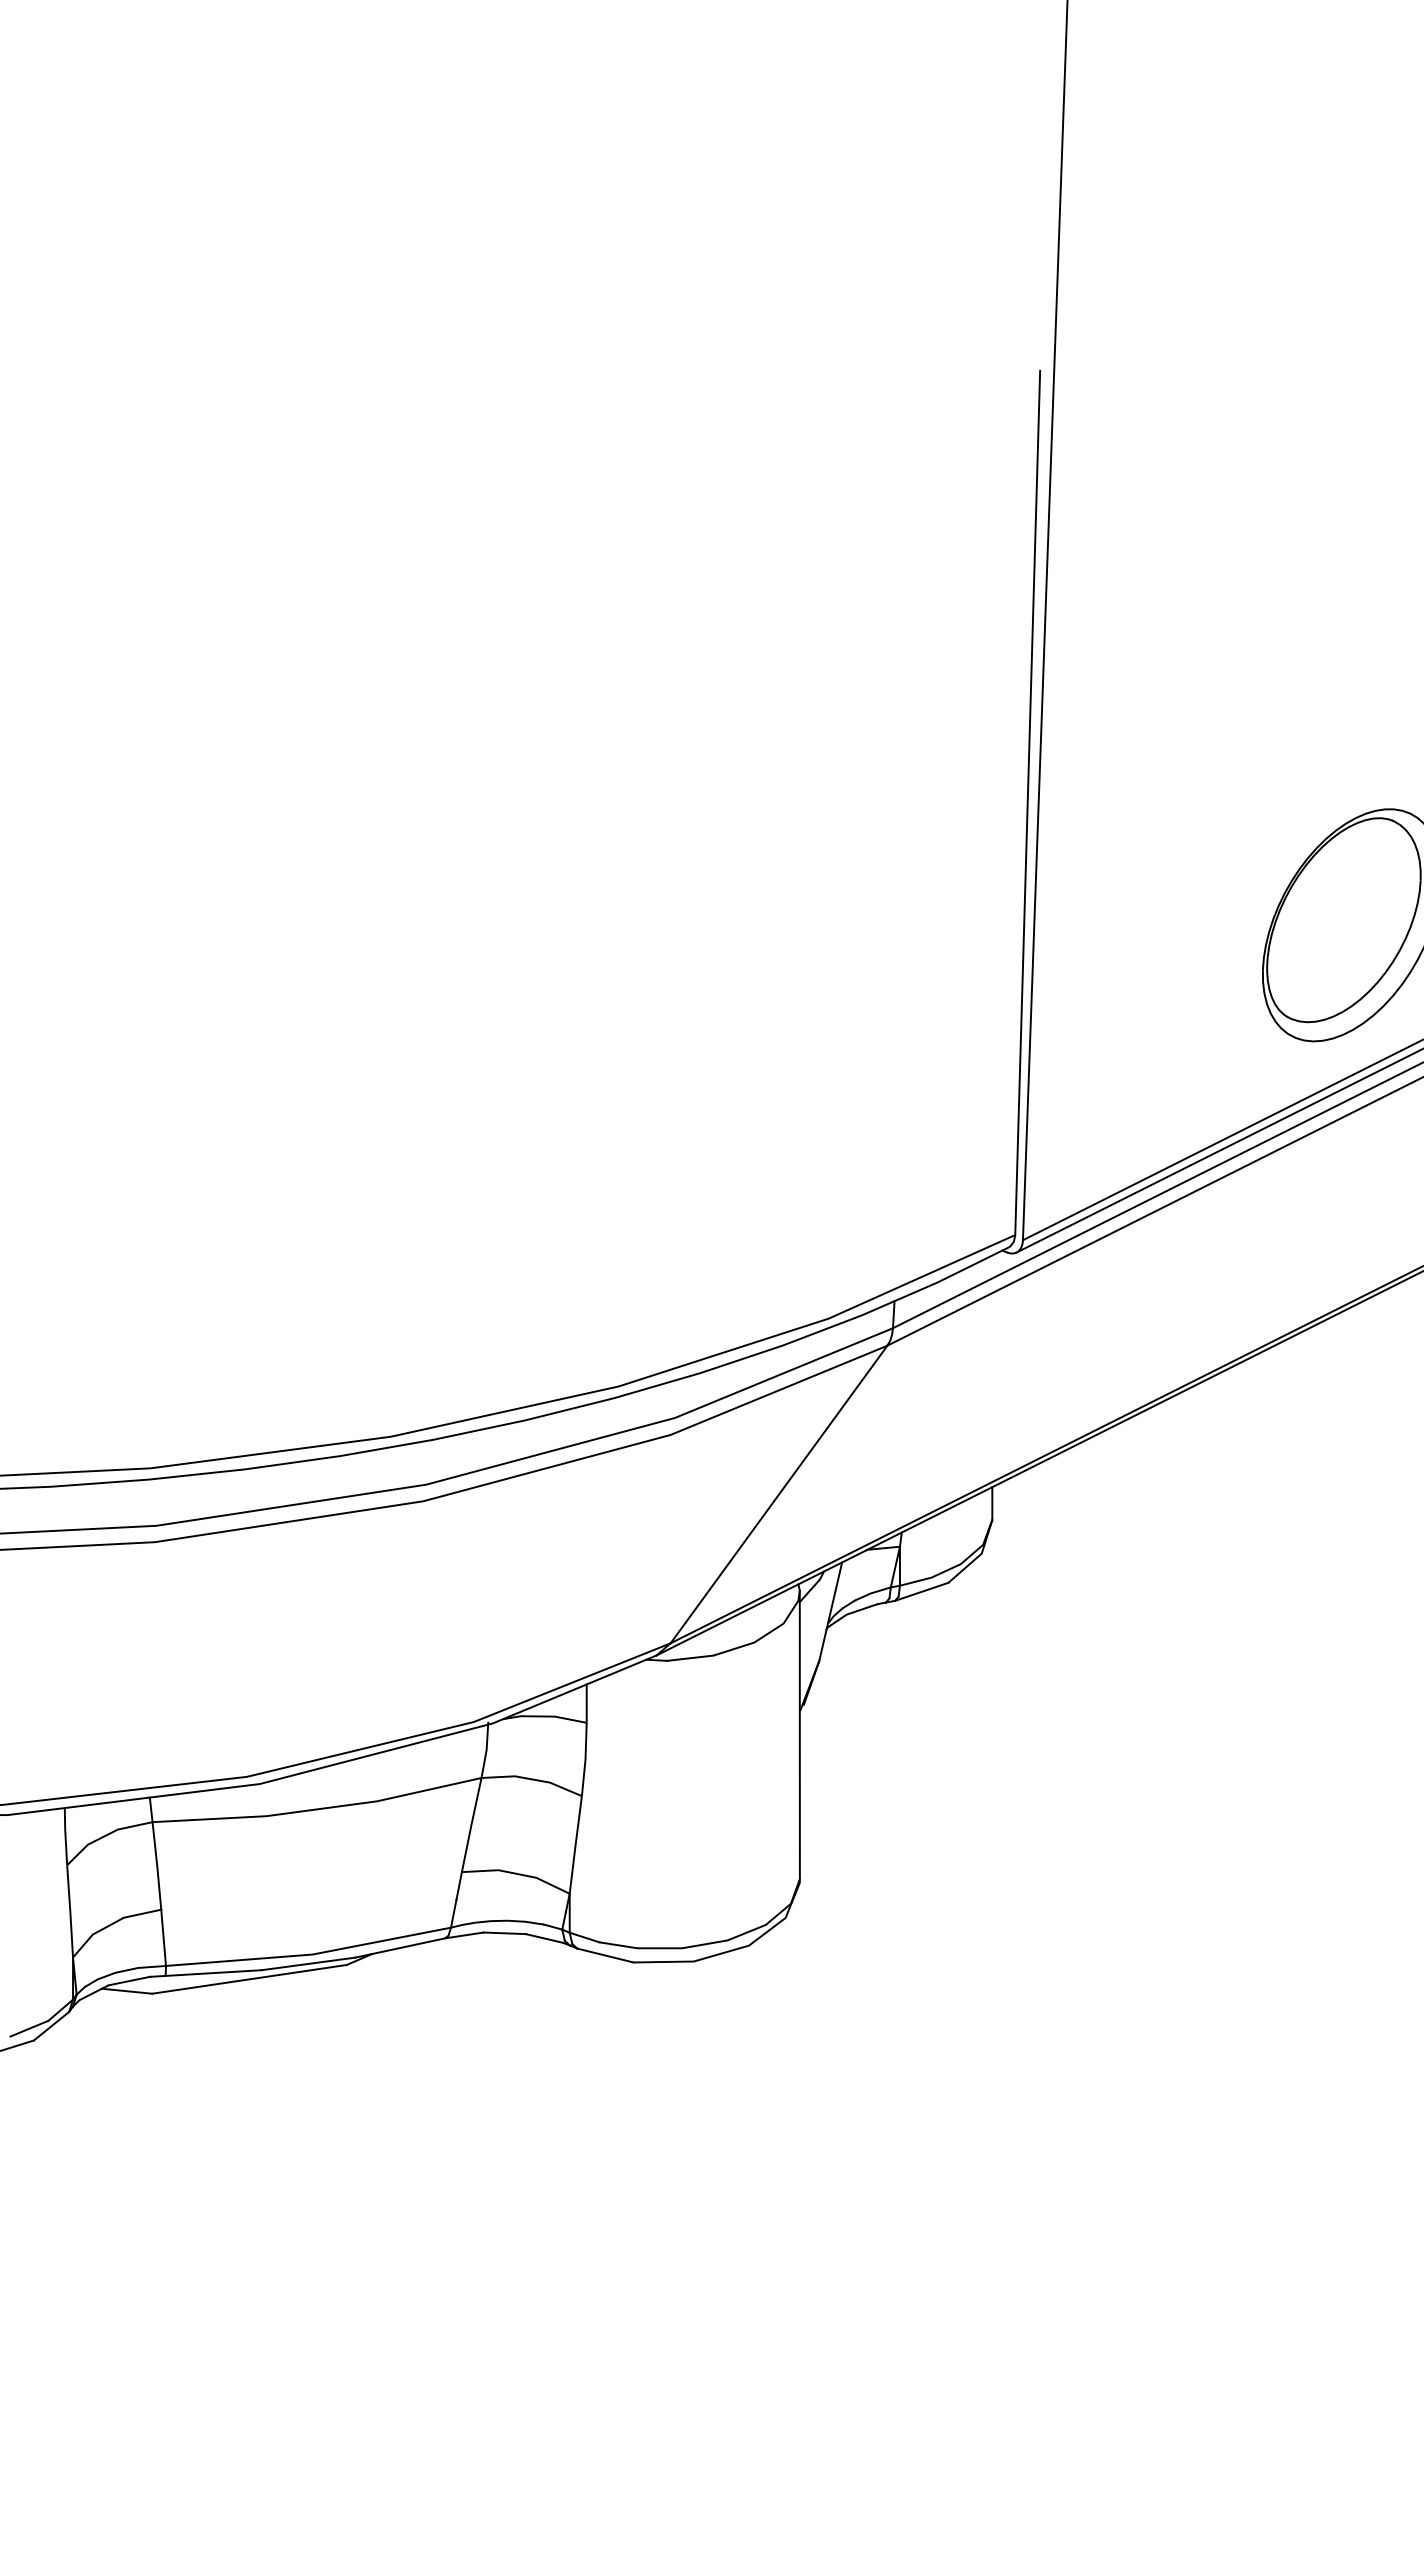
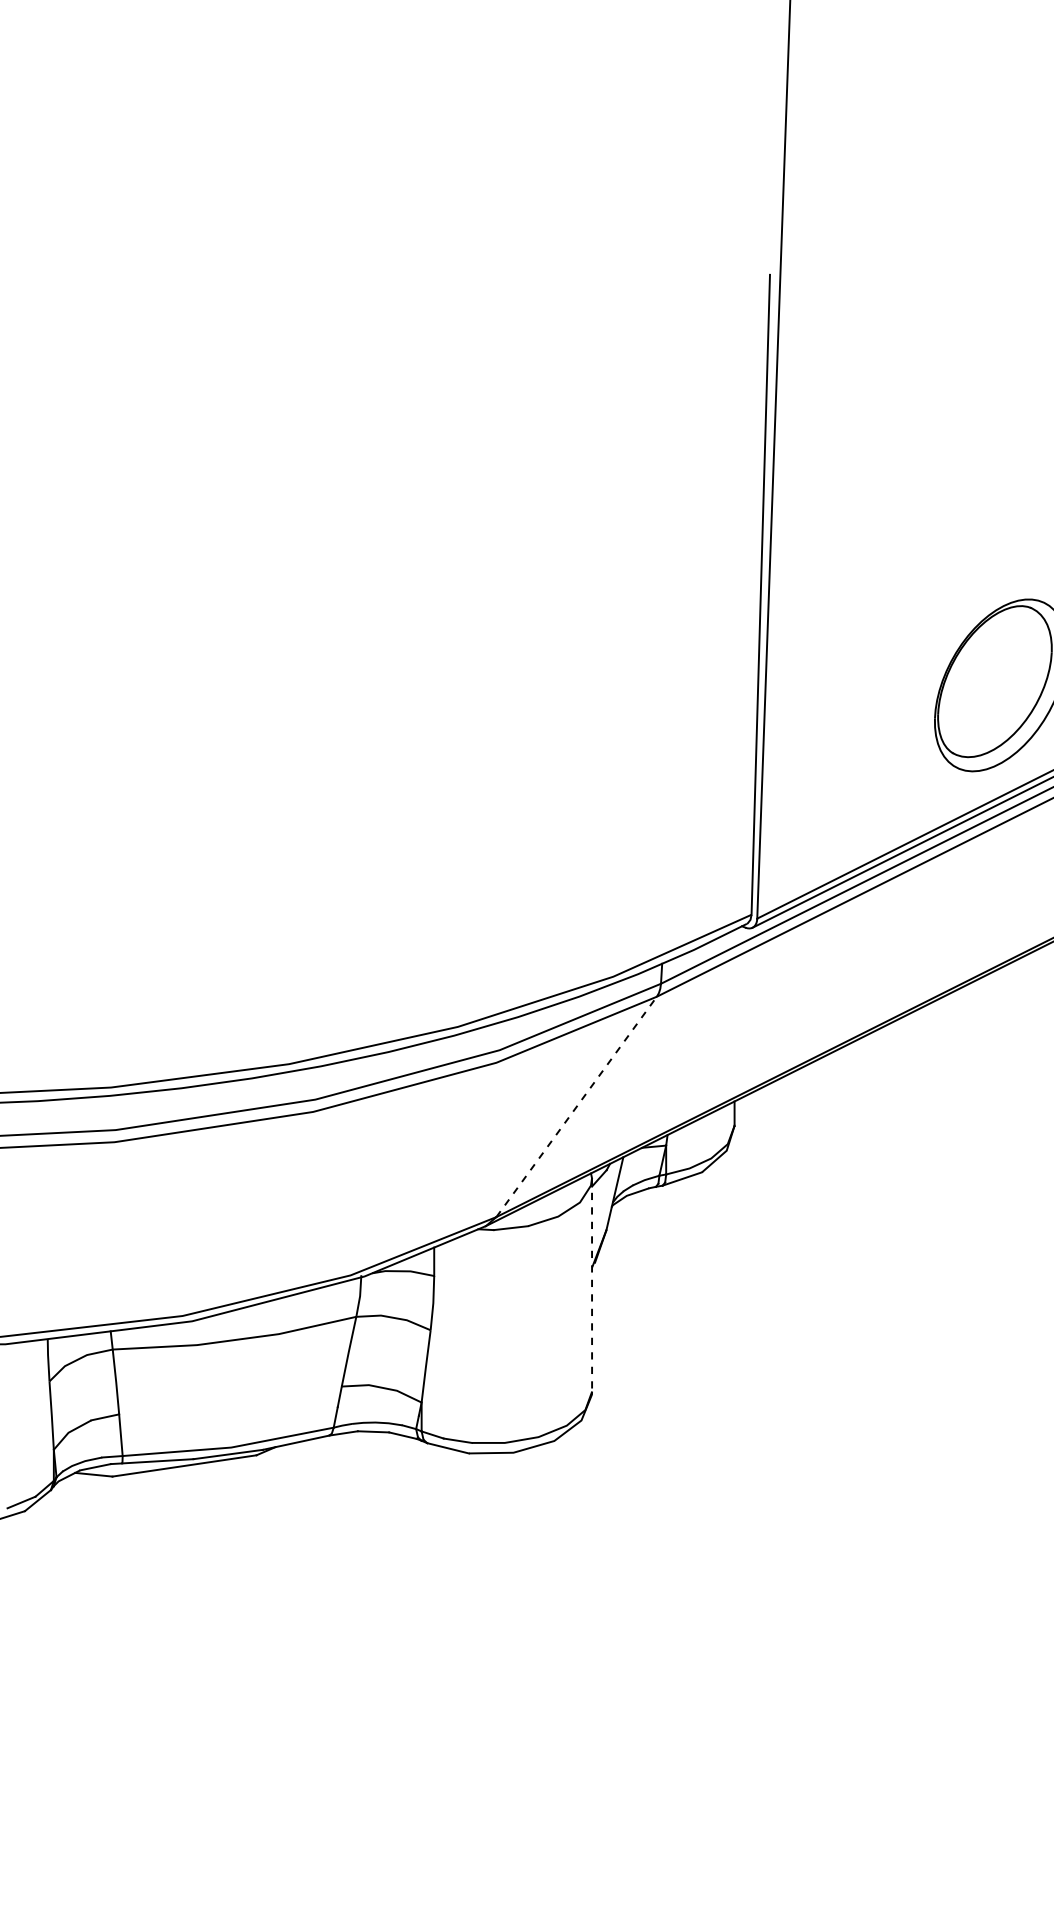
line: (779, 1494) -> (576, 1106), solid -> dashed
line: (799, 1735) -> (591, 1285), solid -> dashed

